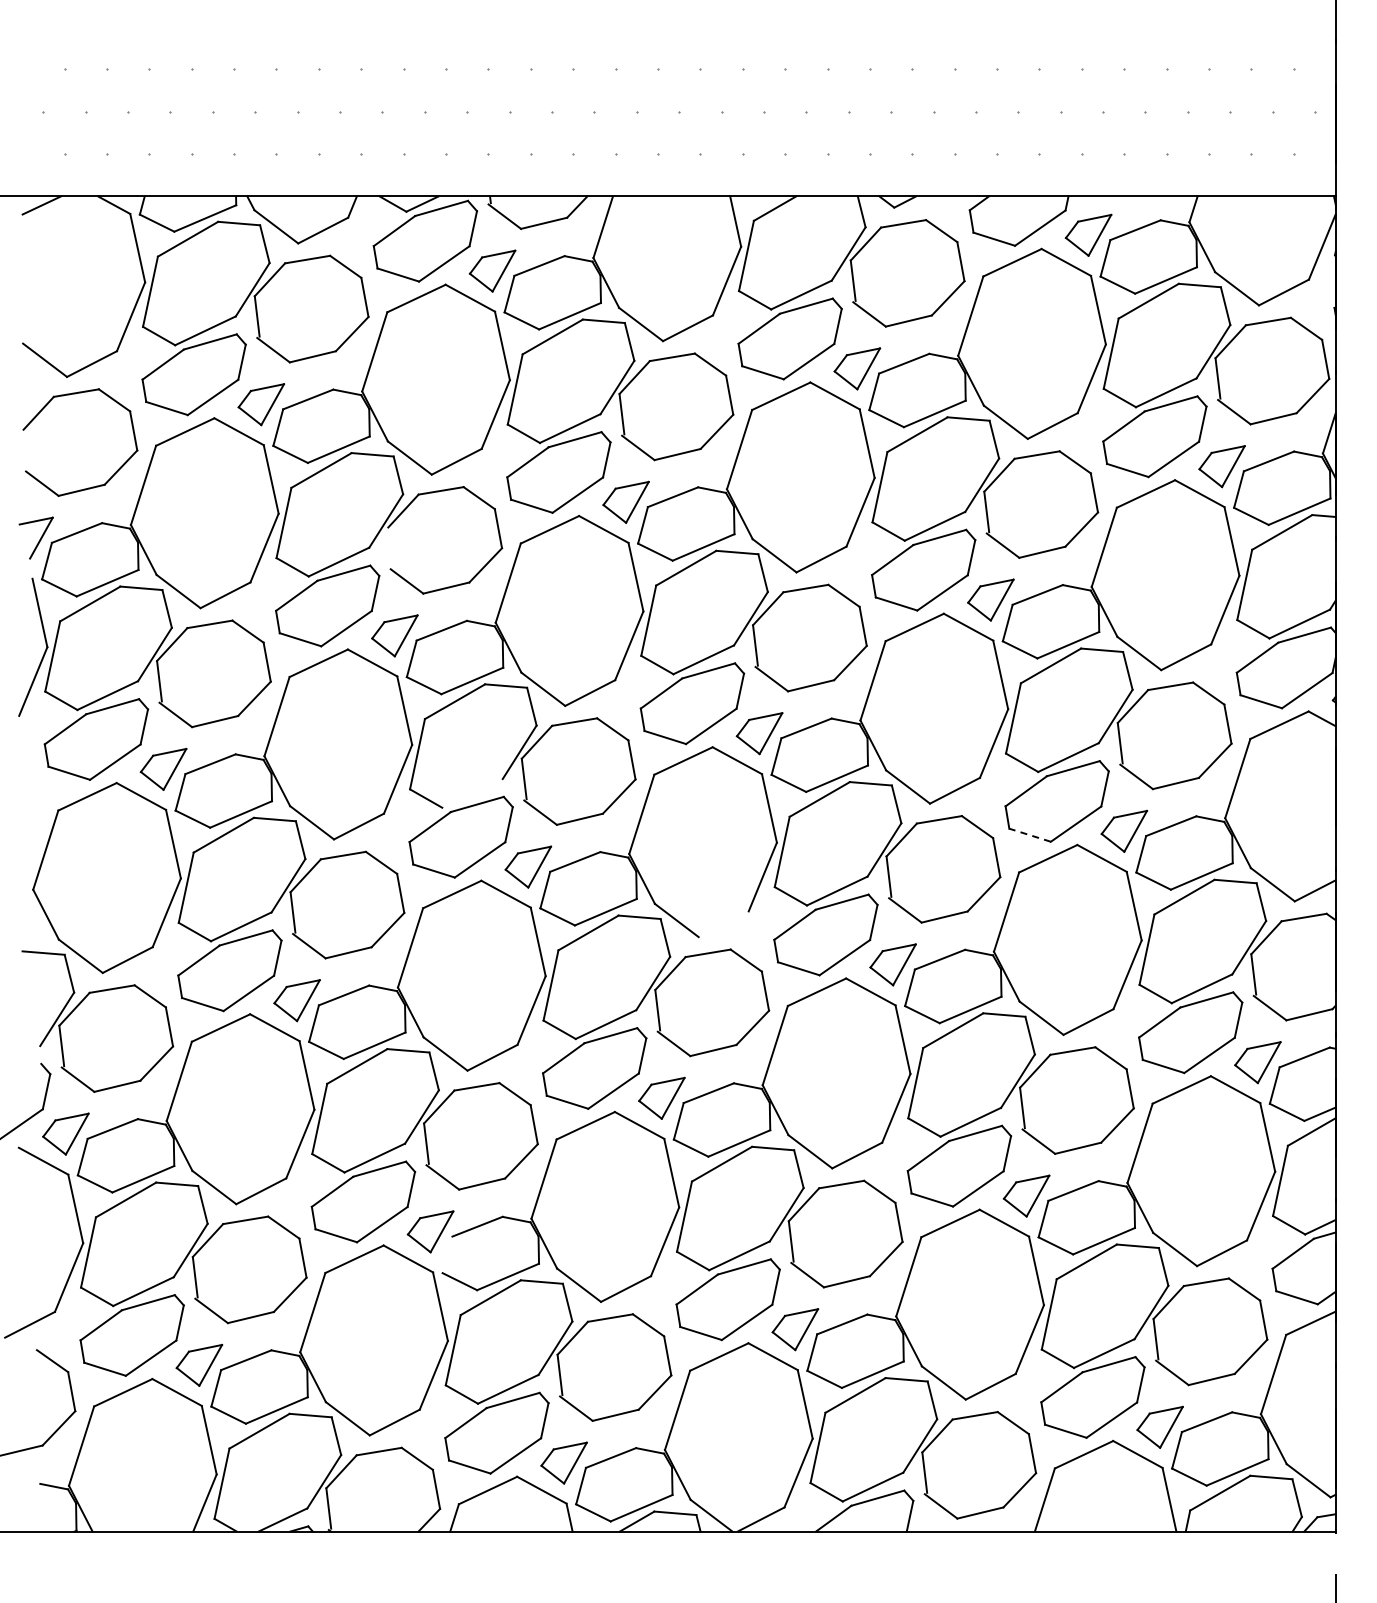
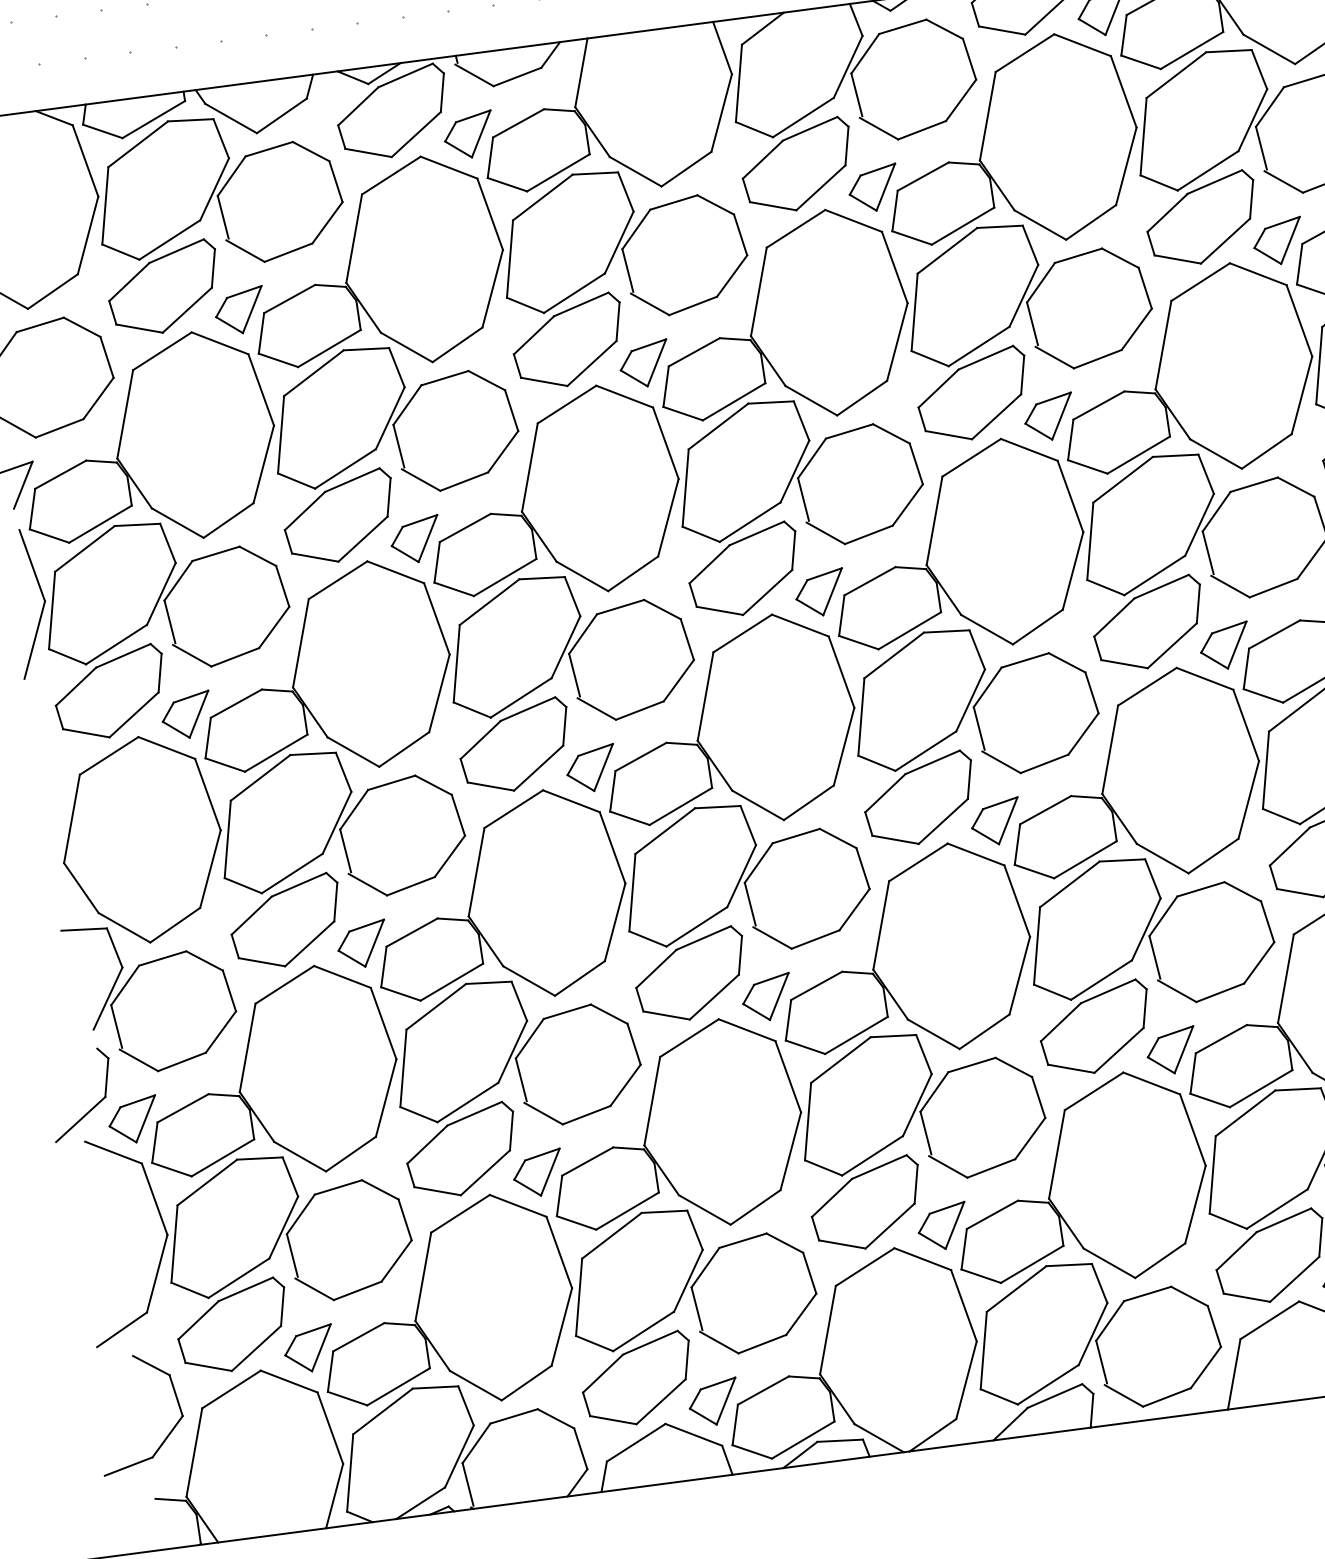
line: (390, 547) -> (398, 446), added
line: (472, 792) -> (521, 697), added
line: (1030, 835) -> (1125, 664), dashed -> solid
line: (723, 924) -> (808, 803), added
line: (447, 1254) -> (559, 1195), added

